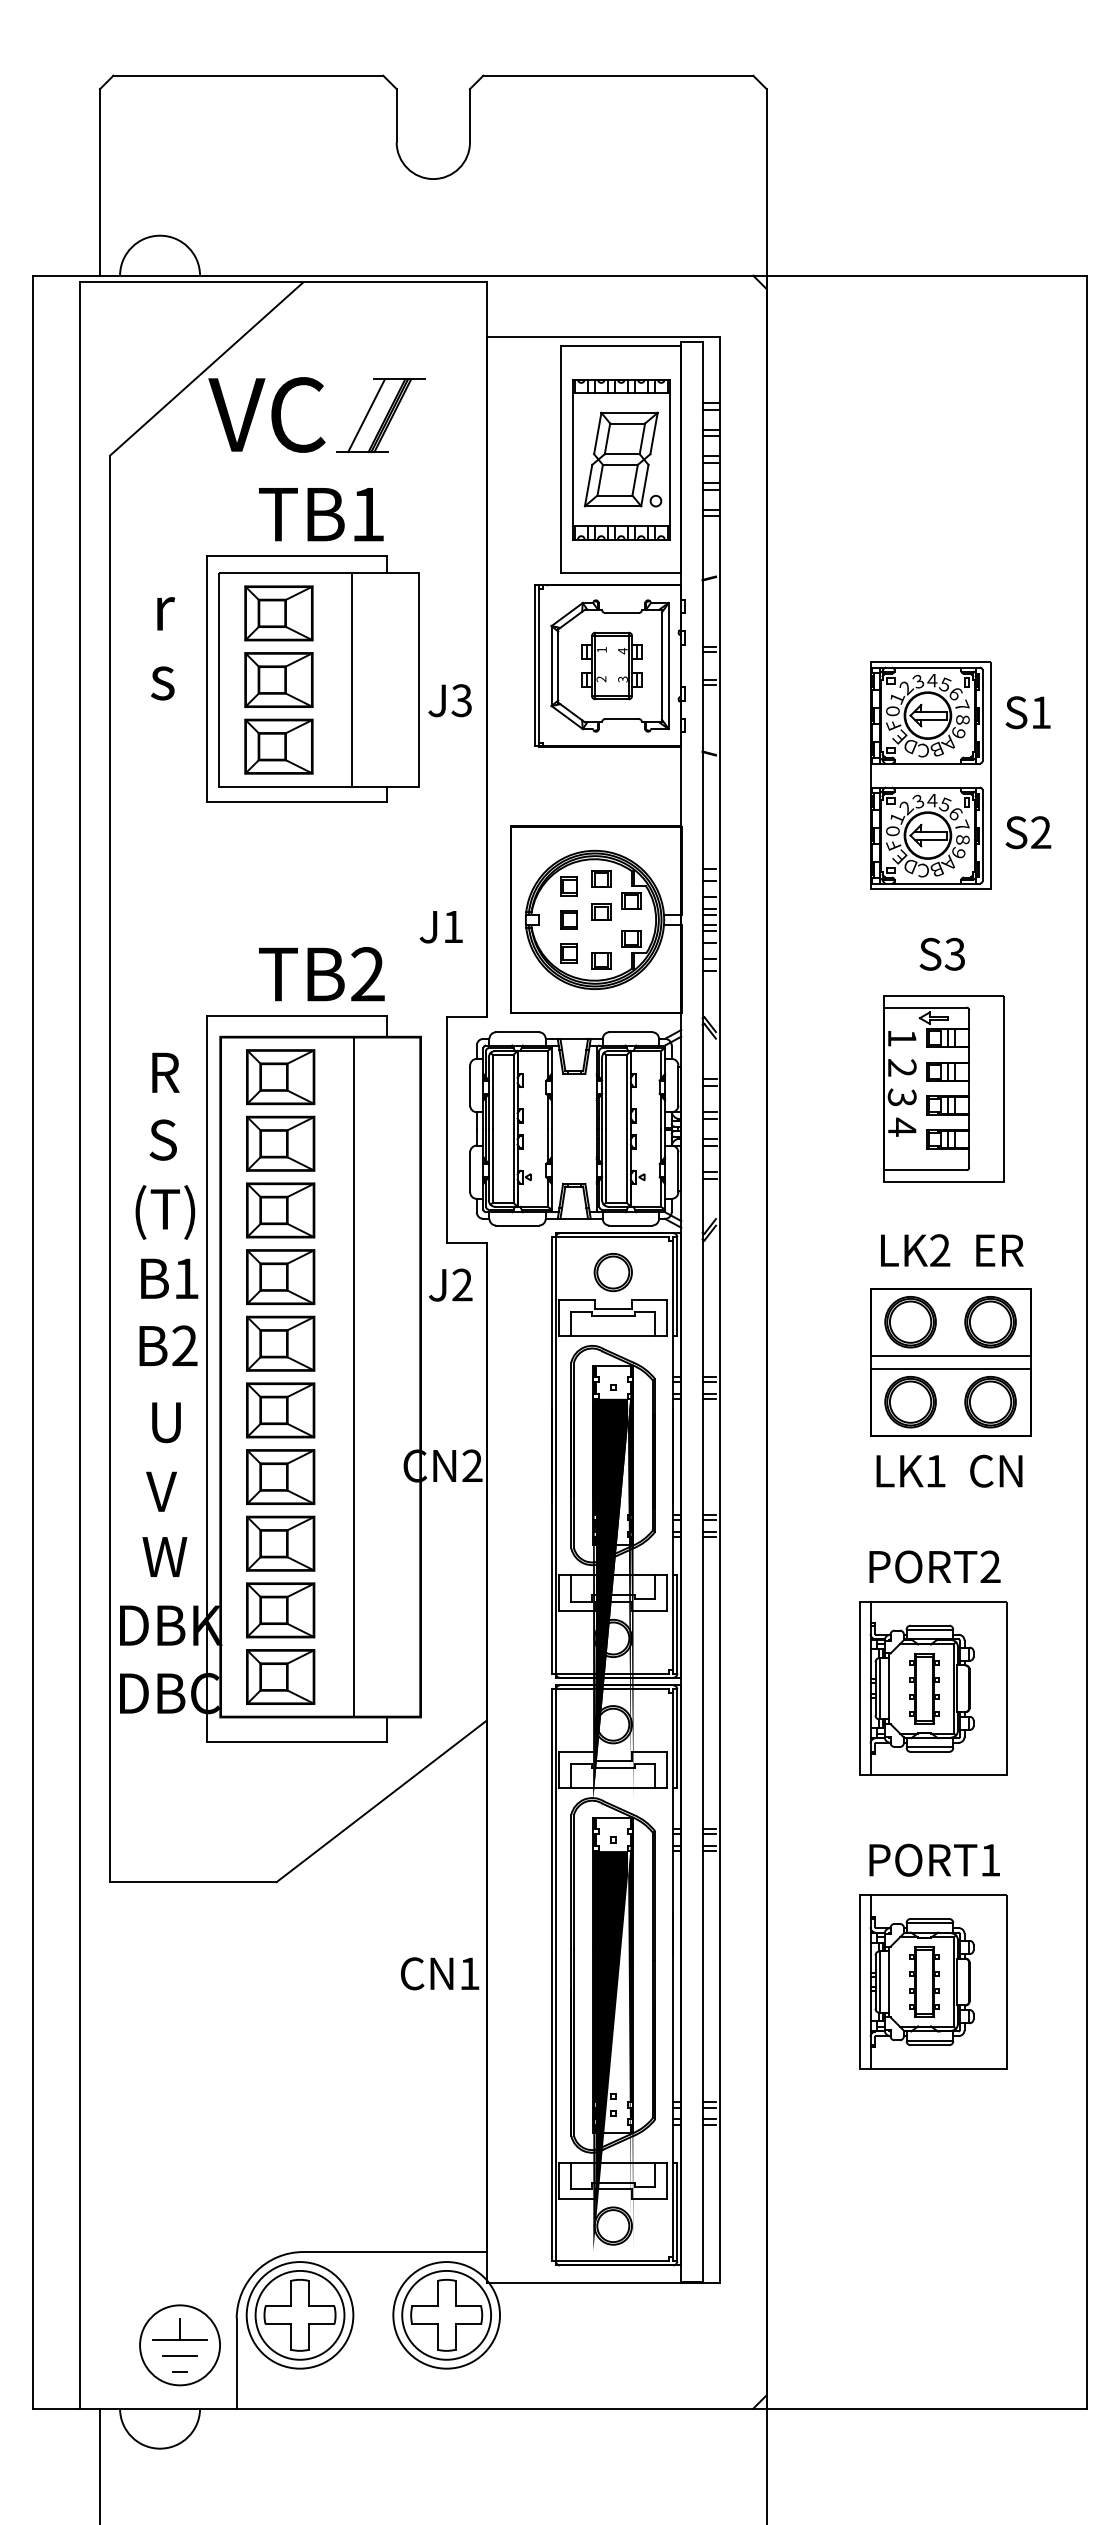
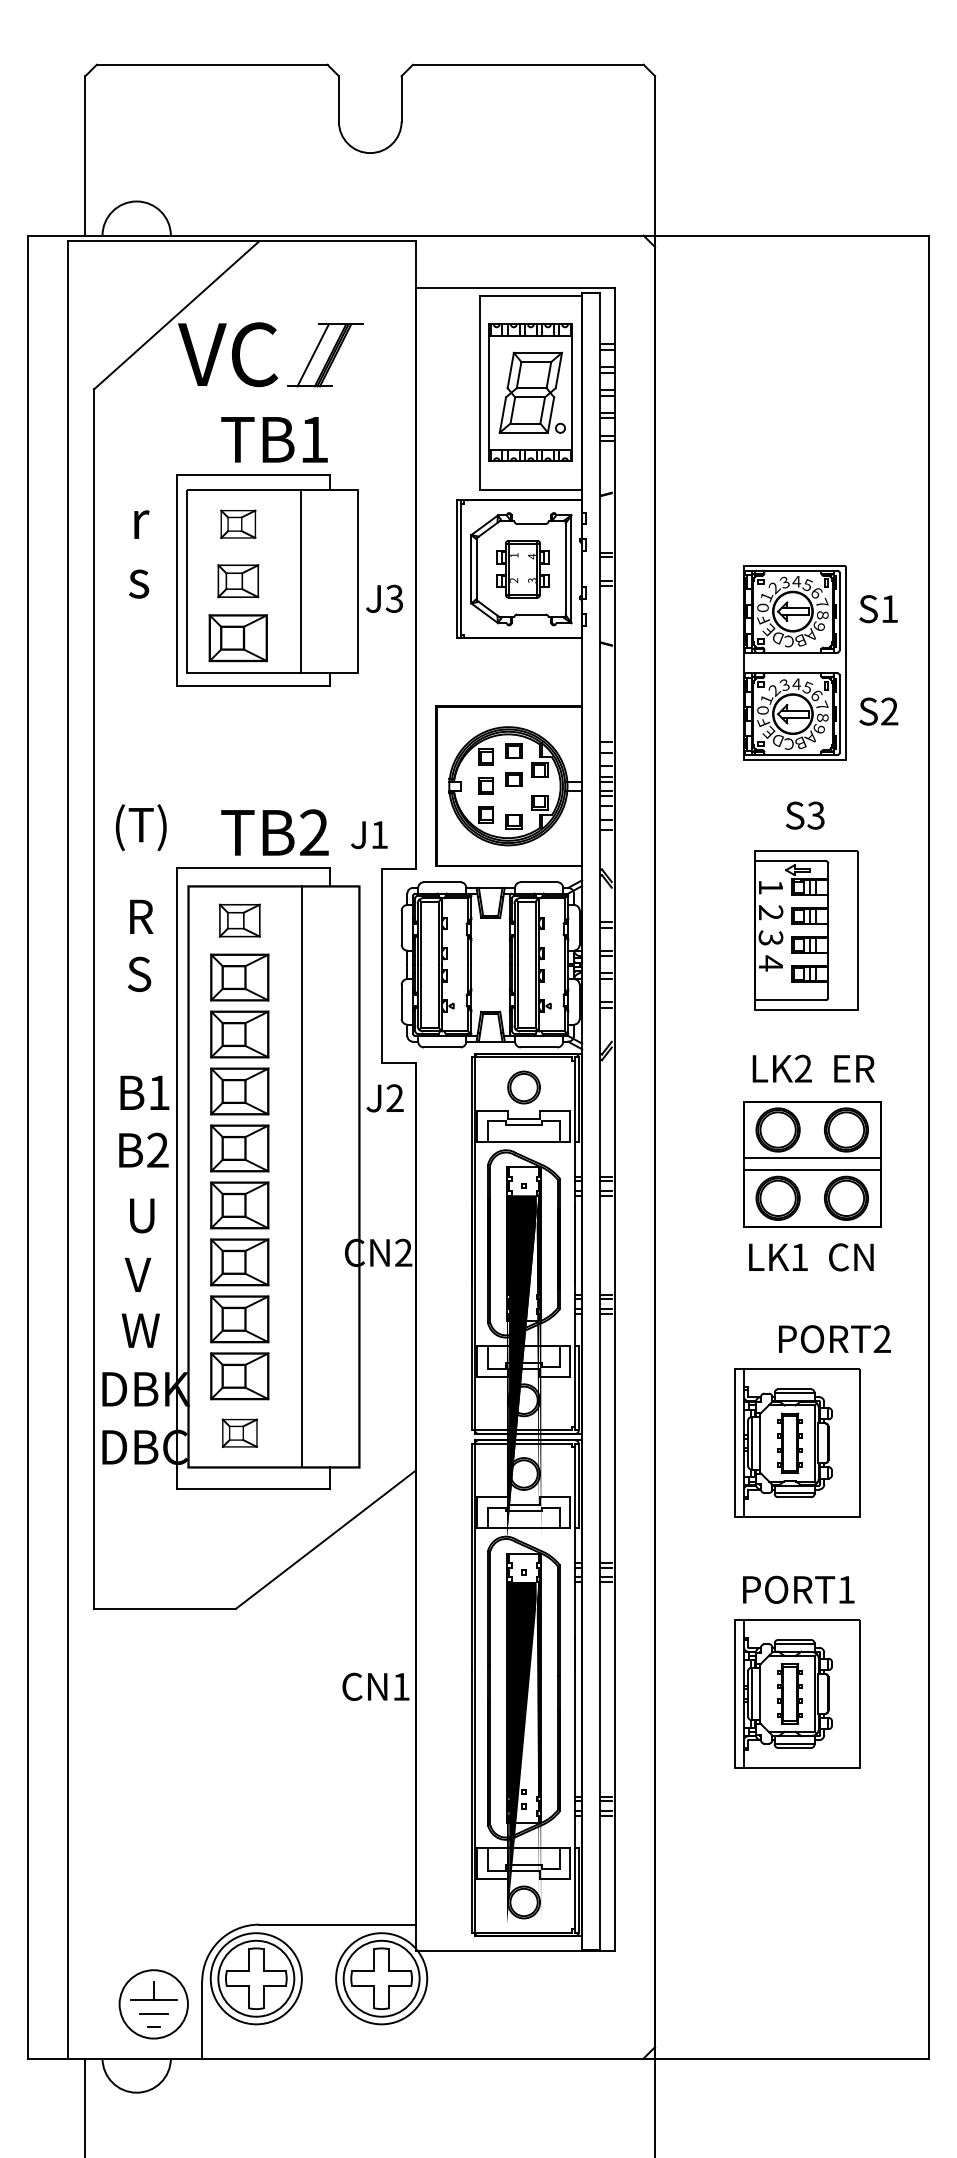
part: (278, 613) -> (237, 524), size x0.6
part: (278, 679) -> (237, 580), size x0.7
text: (440, 927) -> (368, 835), moved
part: (280, 1077) -> (239, 920), size x0.7
text: (165, 1212) -> (141, 827), moved
text: (934, 1566) -> (834, 1338), moved
part: (280, 1676) -> (239, 1432), size x0.6

